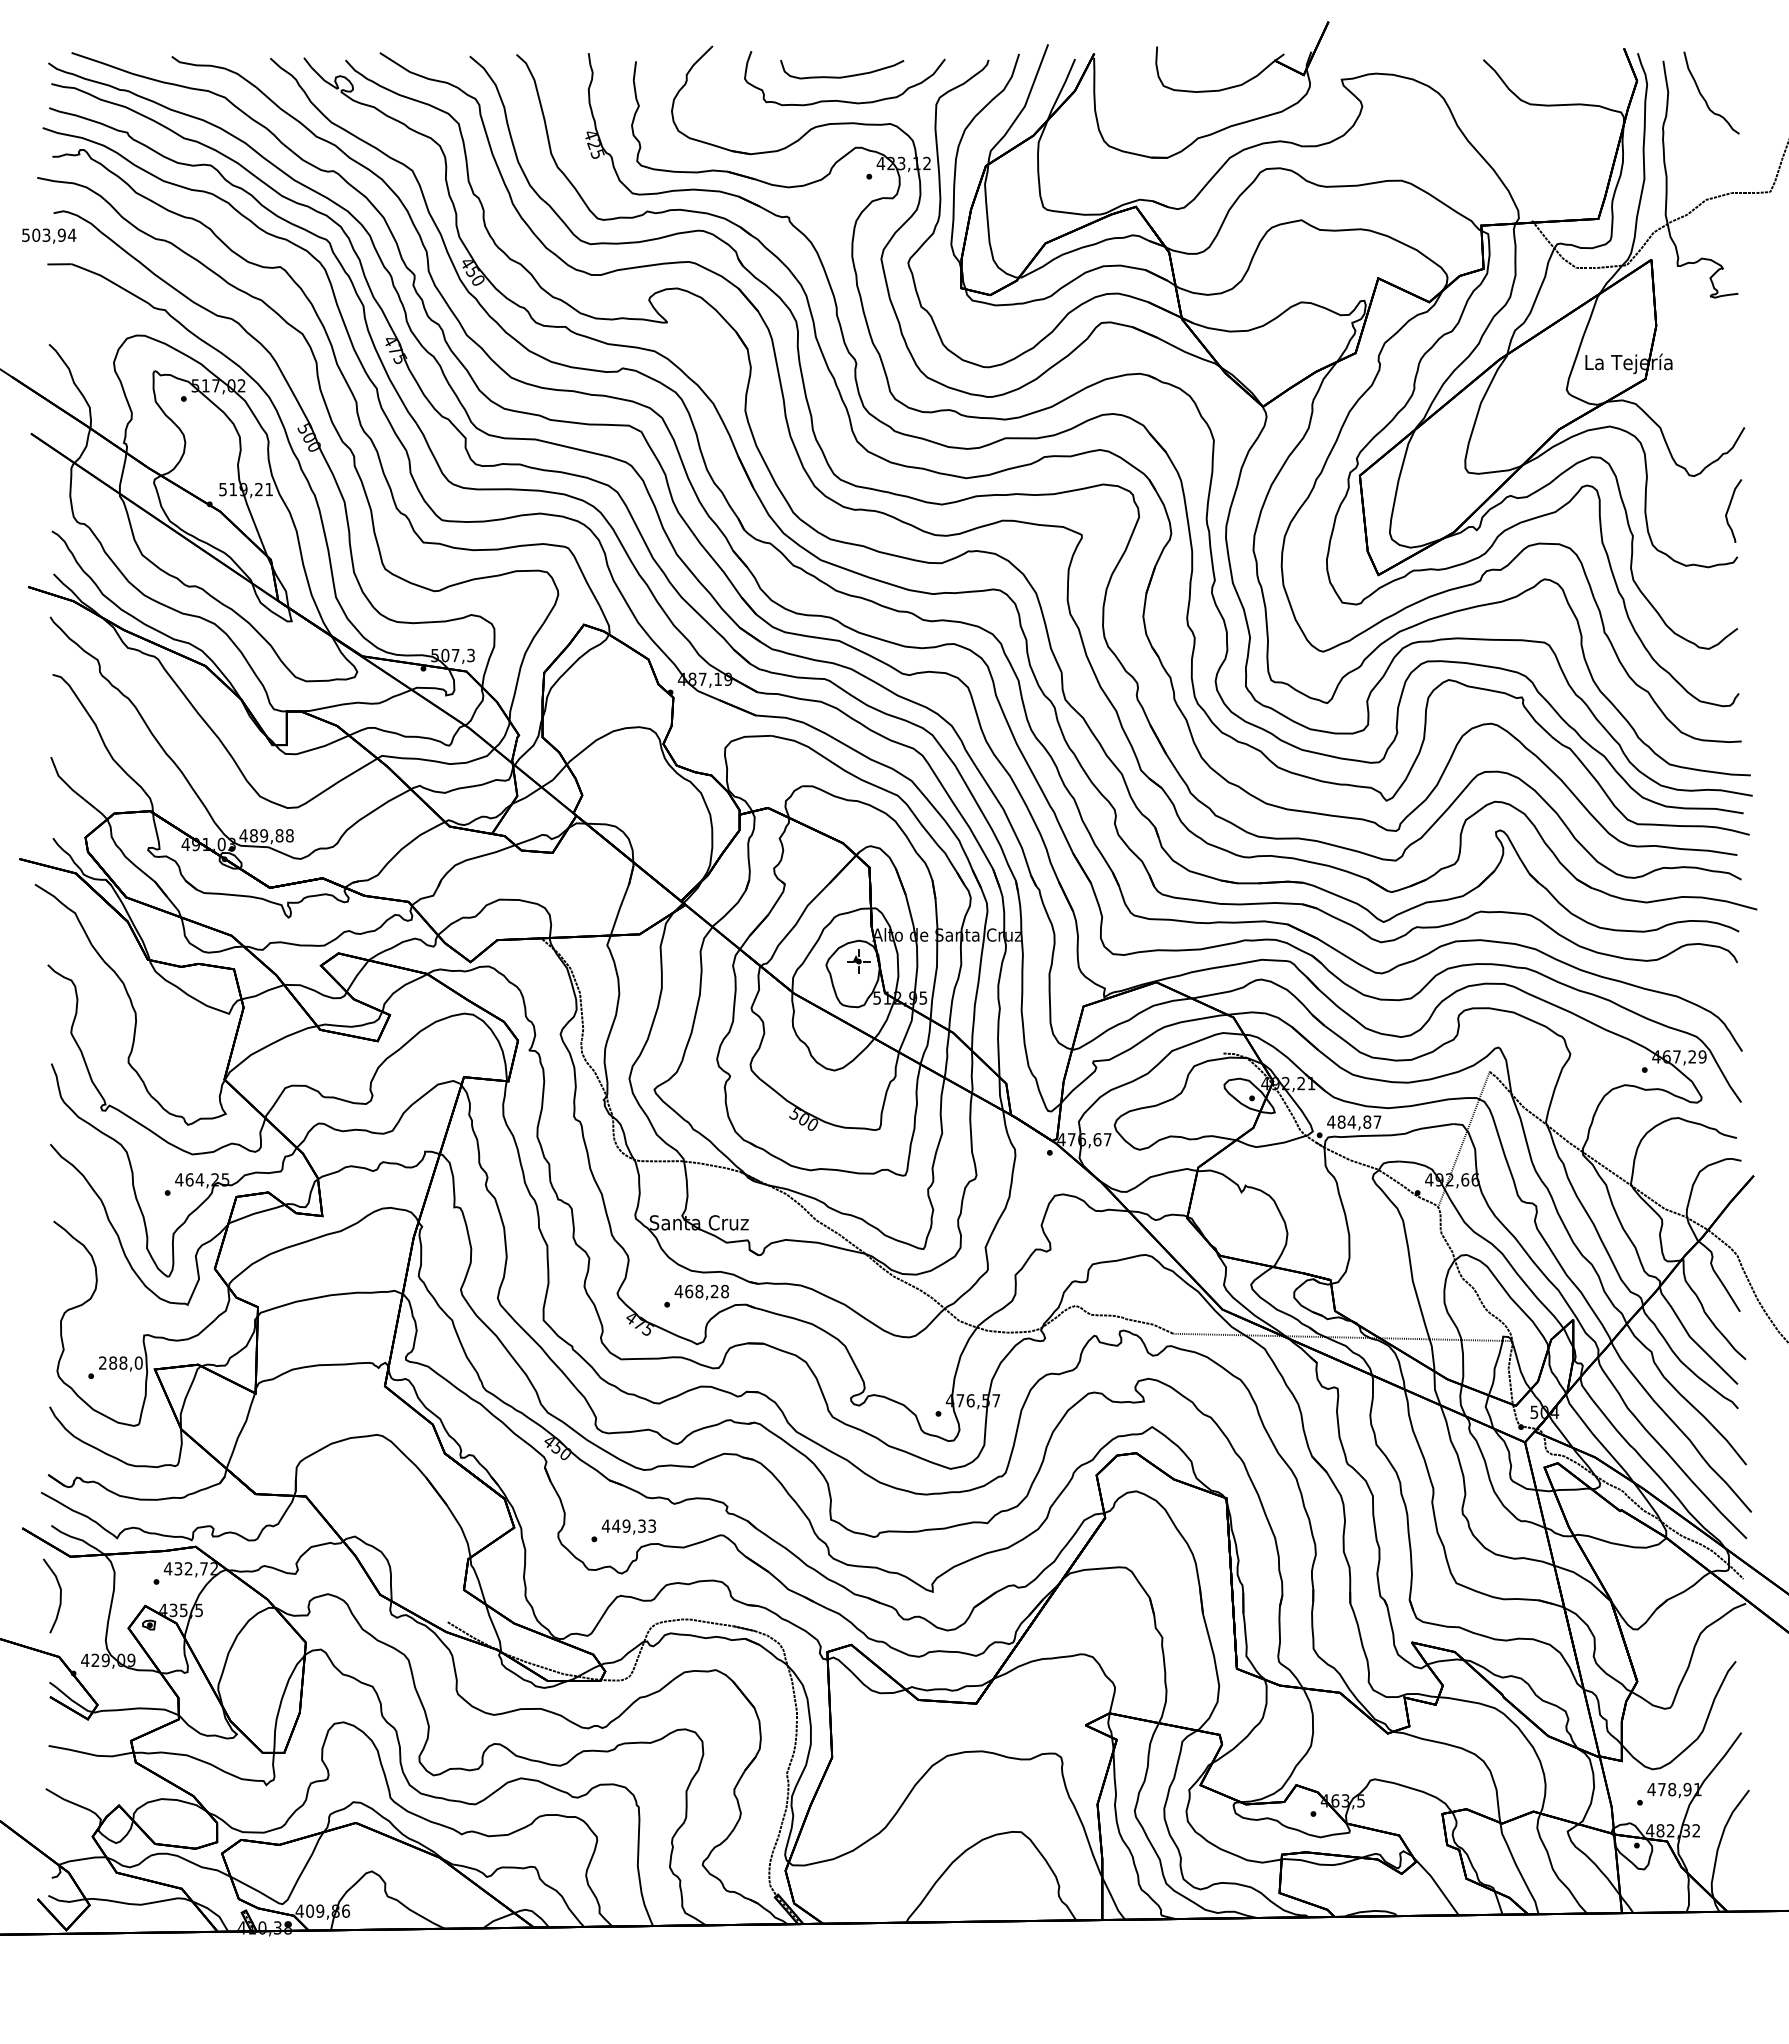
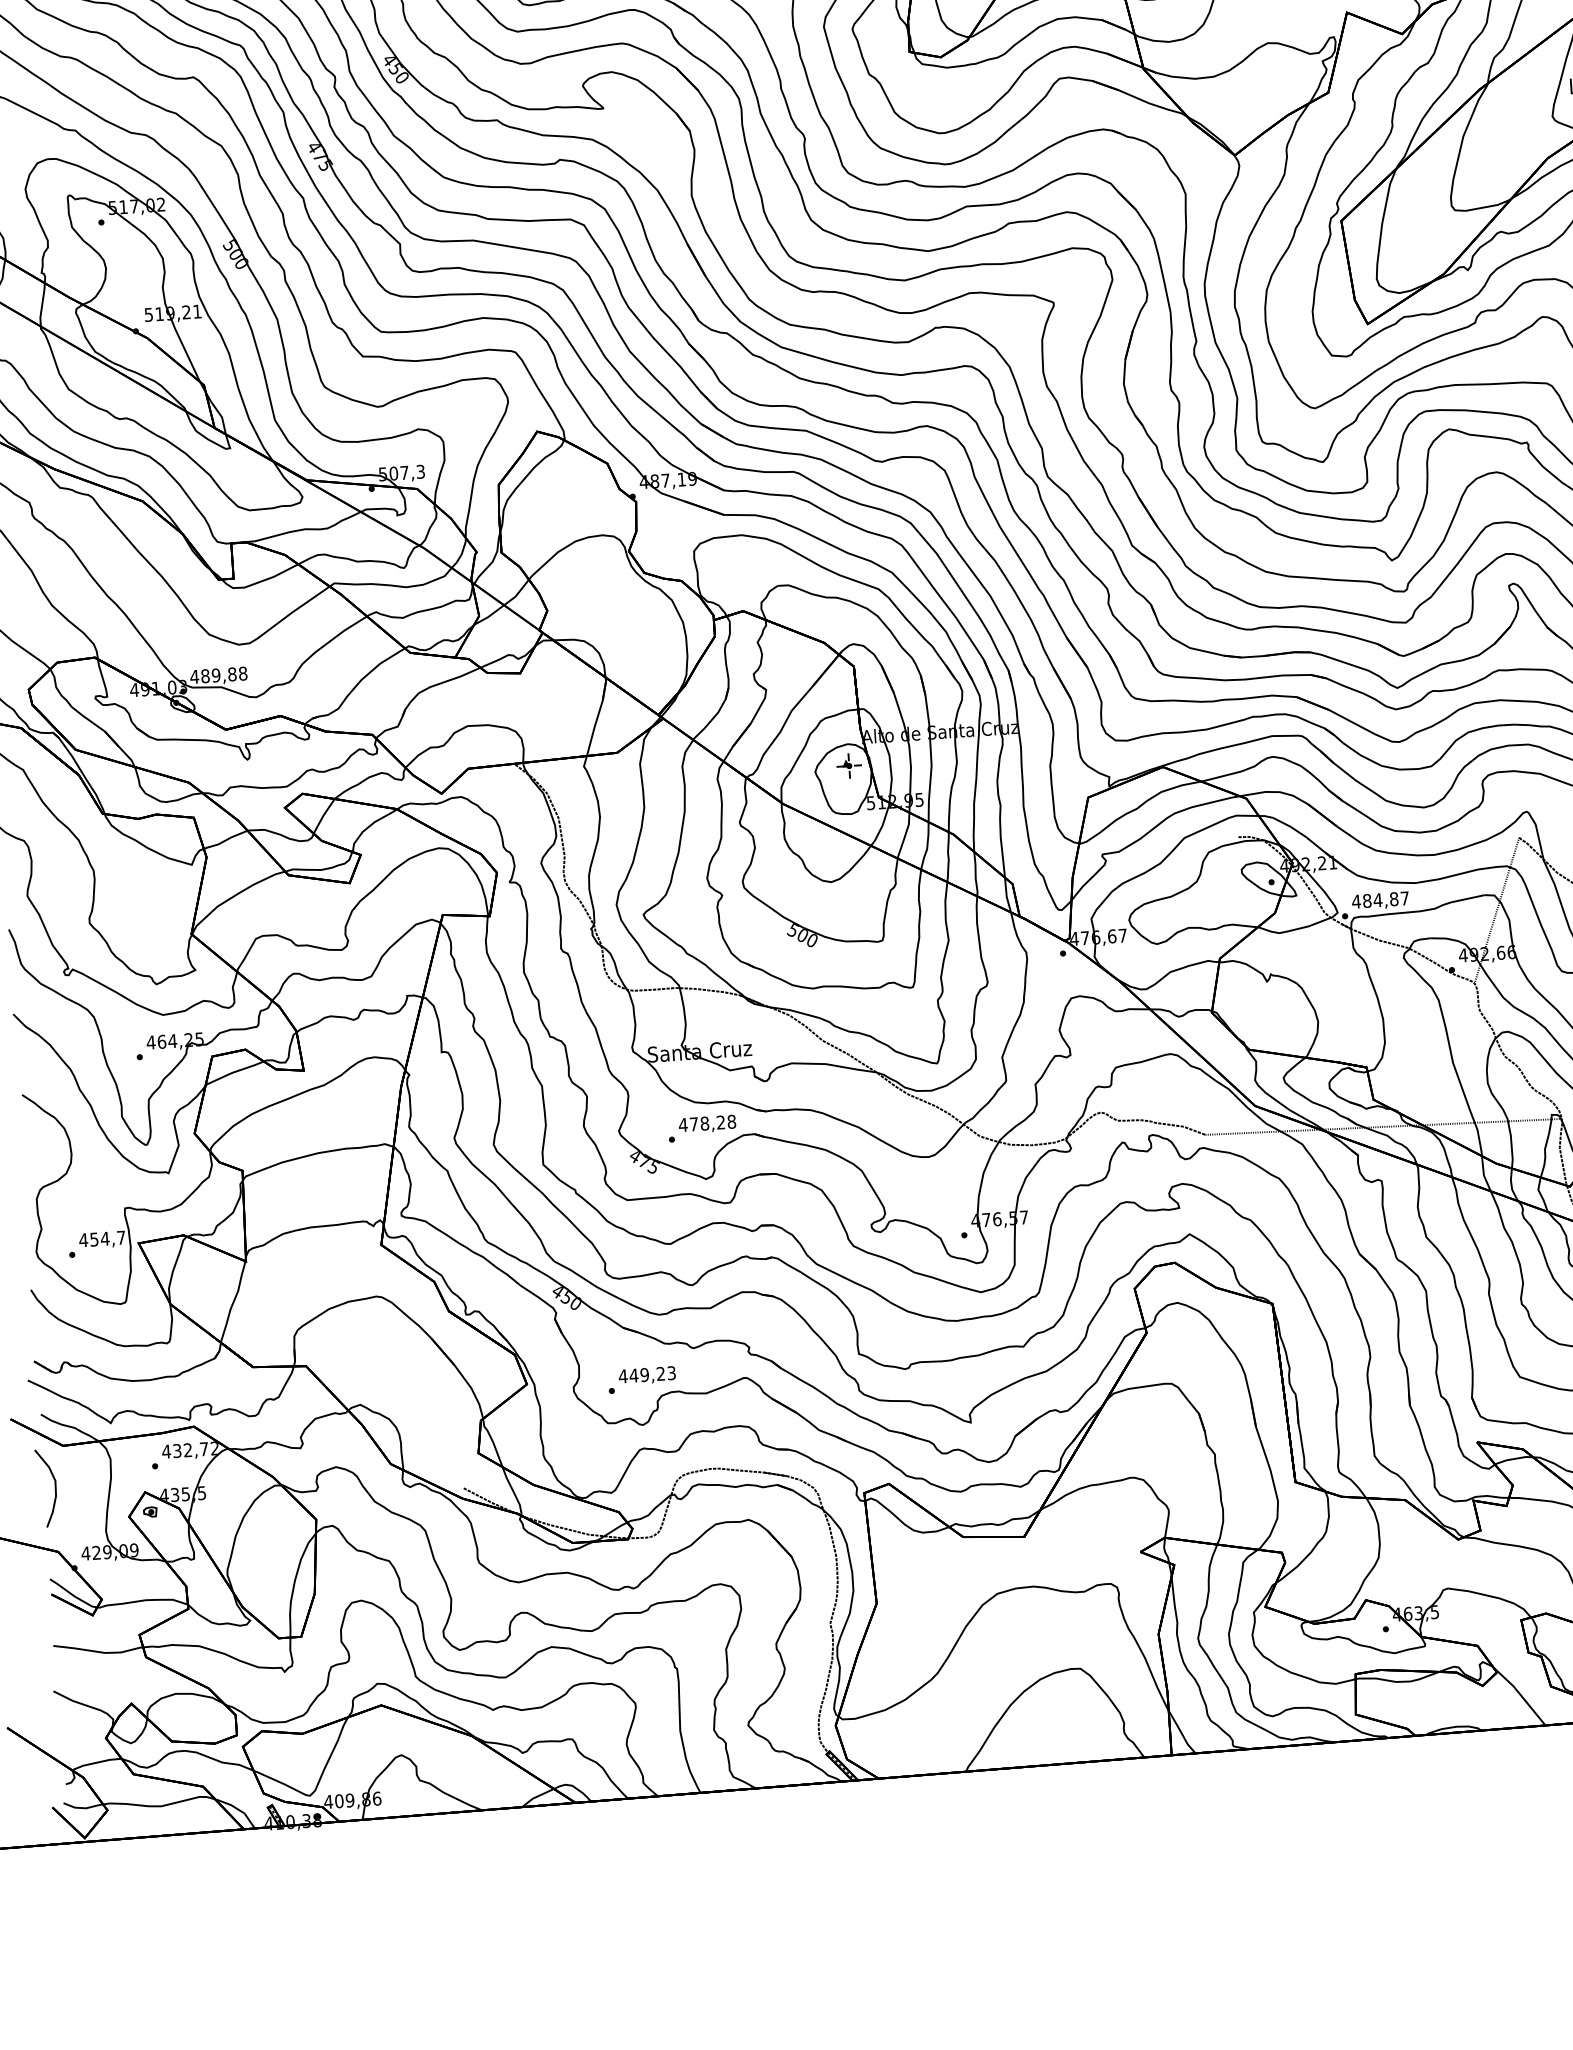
text: (689, 1291) -> (694, 1124), 468,28 -> 478,28
text: (120, 1362) -> (102, 1238), 288,0 -> 454,7
text: (641, 1526) -> (660, 1374), 449,33 -> 449,23

